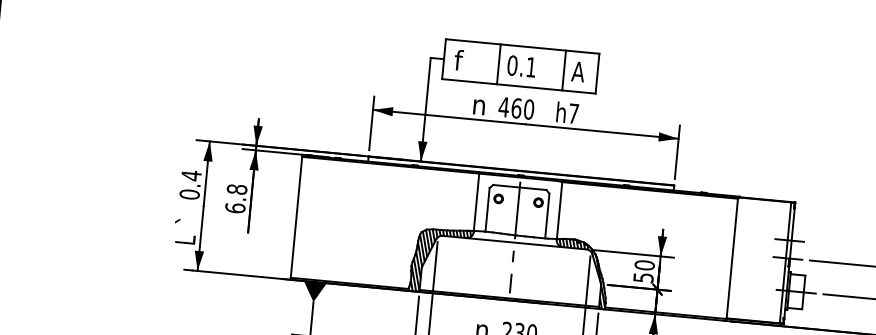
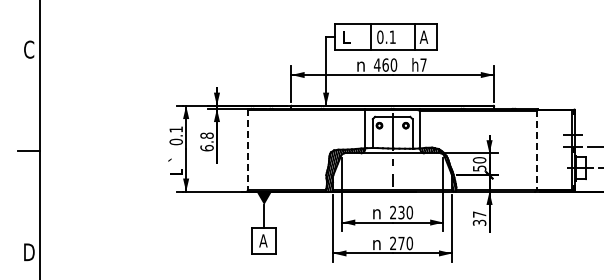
text: (461, 59) -> (346, 36), f -> L
text: (190, 175) -> (175, 129), 0.4 -> 0.1
line: (296, 216) -> (247, 149), solid -> dashed
line: (731, 258) -> (536, 150), solid -> dashed

